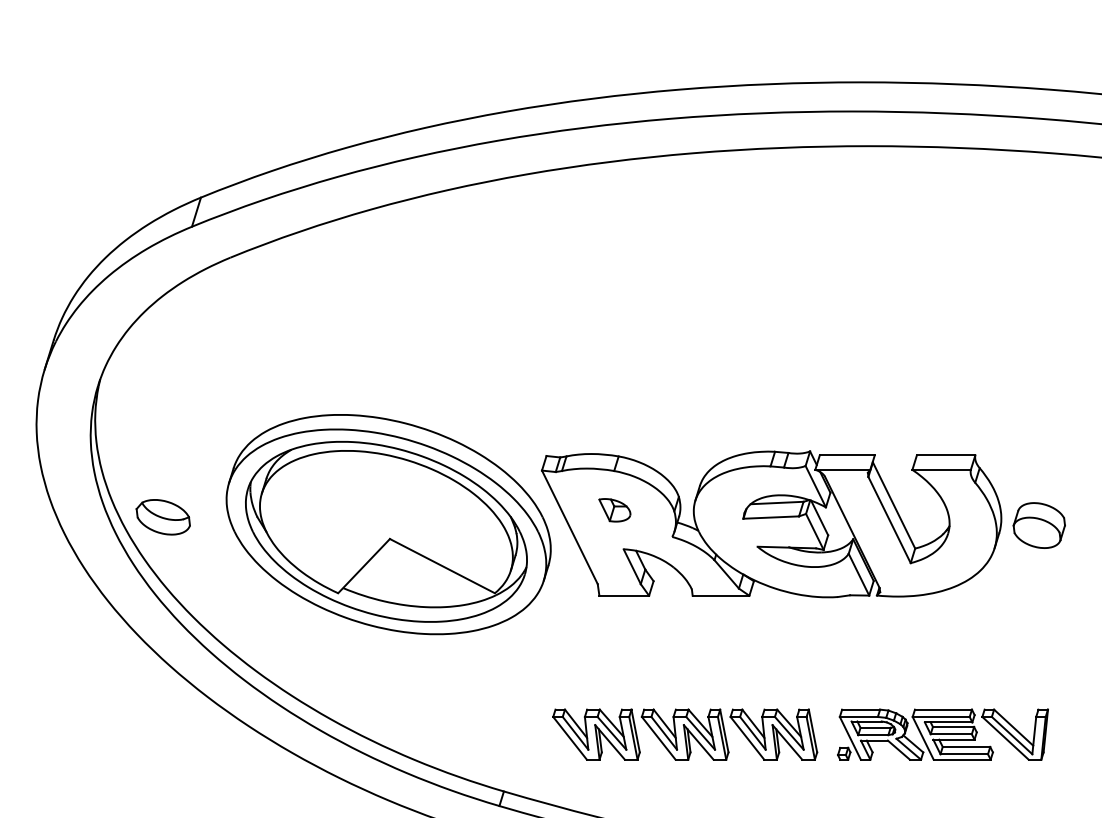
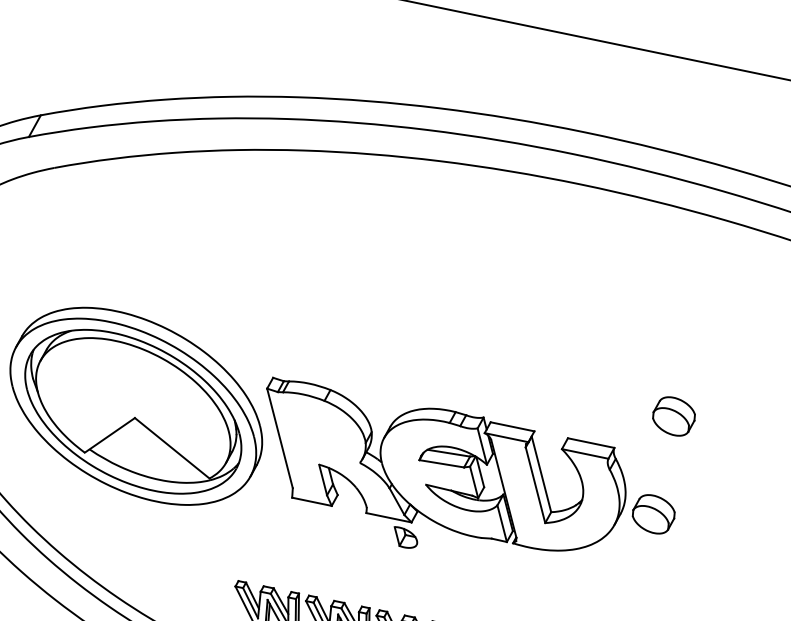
part: (1038, 402) -> (673, 416), added
part: (614, 510) -> (405, 538), moved

